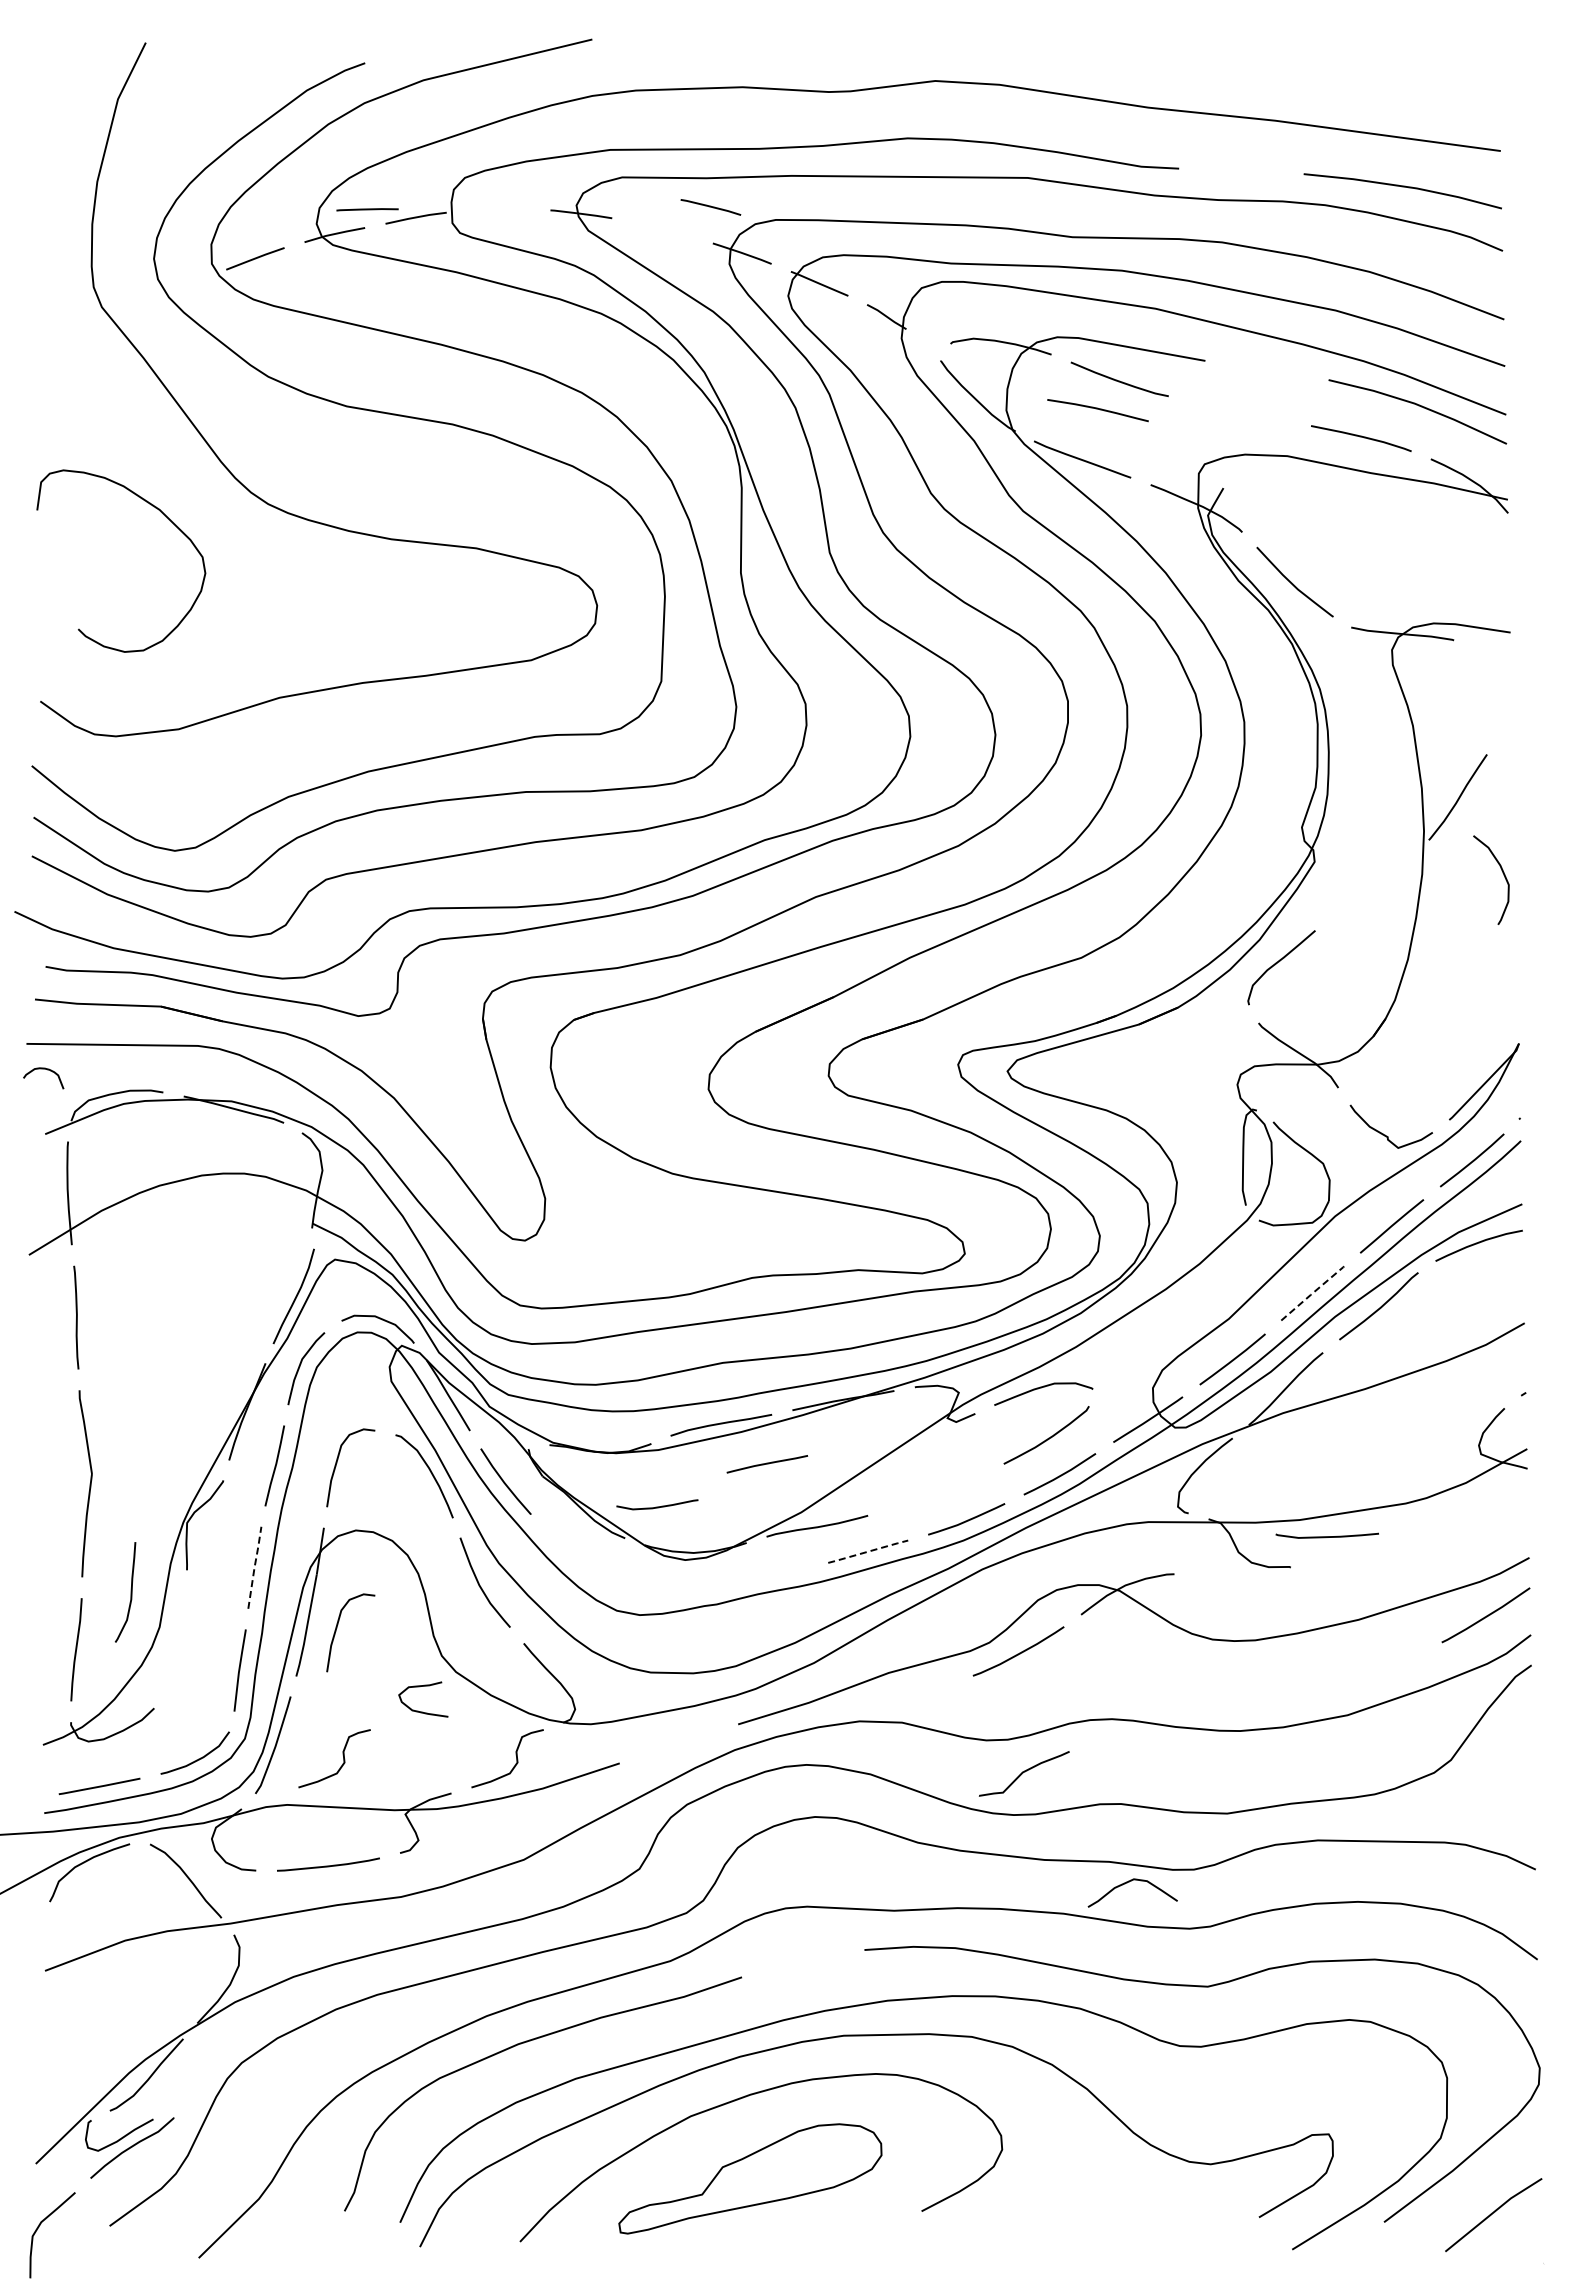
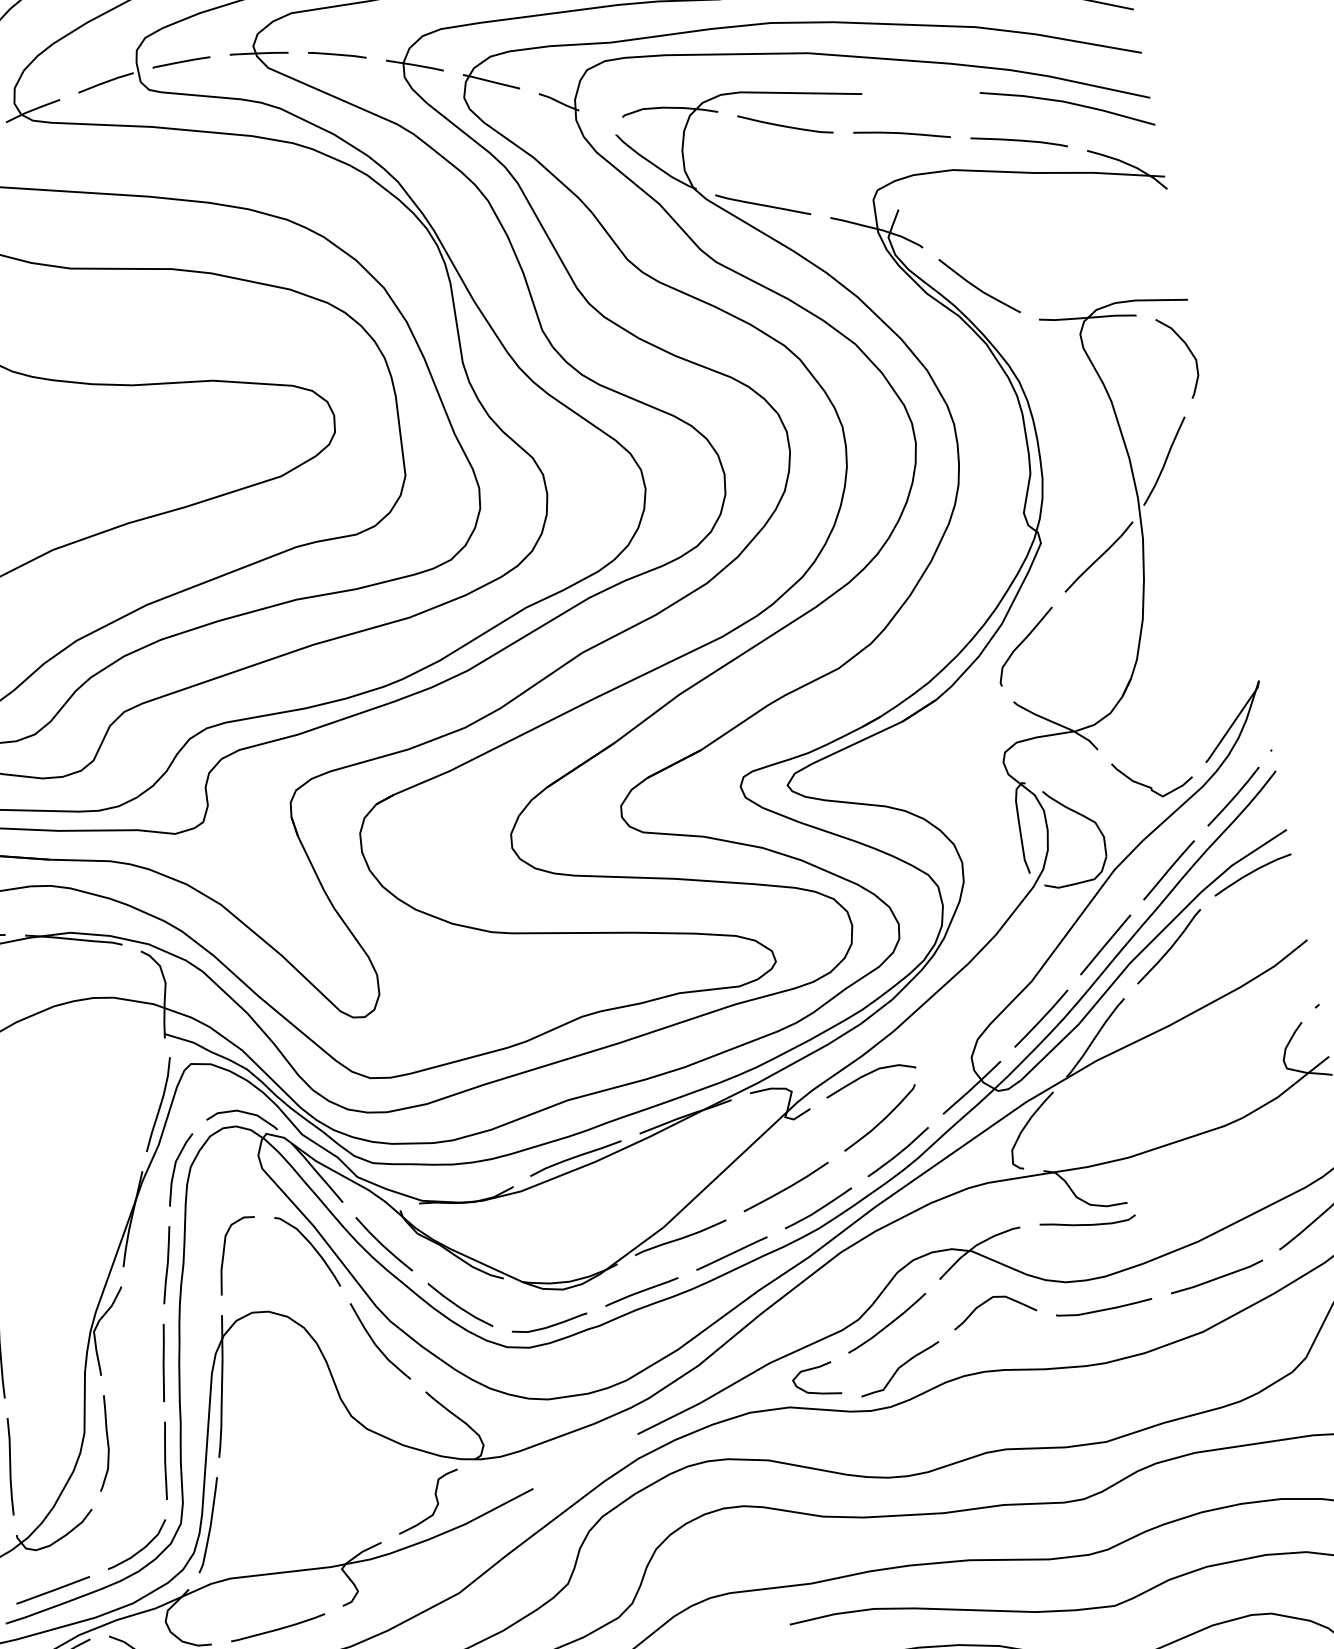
line: (710, 207) -> (336, 55), moved
line: (367, 209) -> (181, 62), moved
curve: (1097, 409) -> (901, 134), moved
curve: (1502, 873) -> (1188, 350), moved
curve: (1372, 886) -> (1098, 557), added
line: (1313, 1292) -> (1106, 943), dashed -> solid
curve: (767, 1464) -> (642, 1292), moved
curve: (937, 1491) -> (787, 1186), added
curve: (657, 1506) -> (550, 1325), moved
curve: (1326, 1536) -> (1103, 1309), moved
line: (868, 1551) -> (732, 1253), dashed -> solid
curve: (572, 1558) -> (457, 1305), added
line: (254, 1567) -> (163, 1362), dashed -> solid
curve: (1246, 1582) -> (1088, 1224), added
curve: (130, 1592) -> (107, 1442), moved
curve: (337, 1628) -> (250, 1406), removed
line: (1372, 1660) -> (1217, 1277), added
curve: (422, 1711) -> (817, 1392), moved
curve: (342, 1755) -> (274, 1524), removed
curve: (1024, 1772) -> (900, 1367), moved
curve: (1127, 1883) -> (987, 1301), moved

